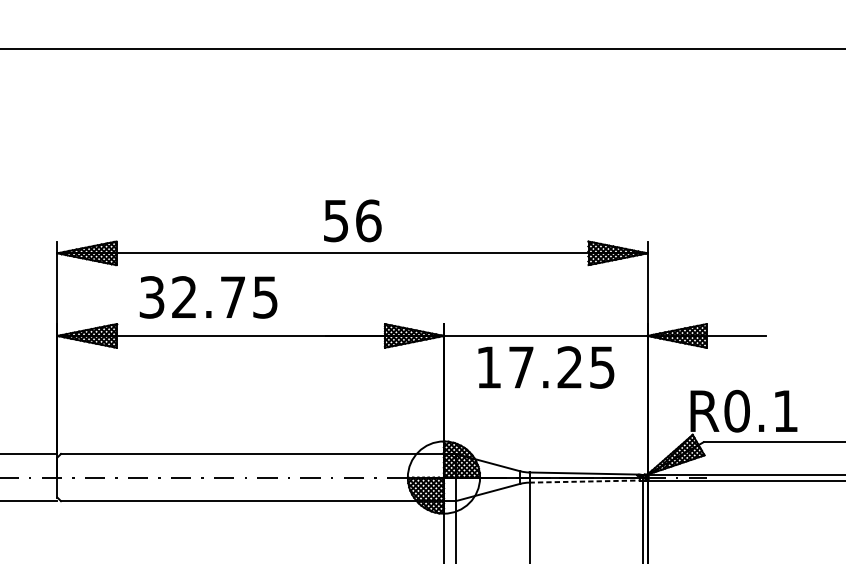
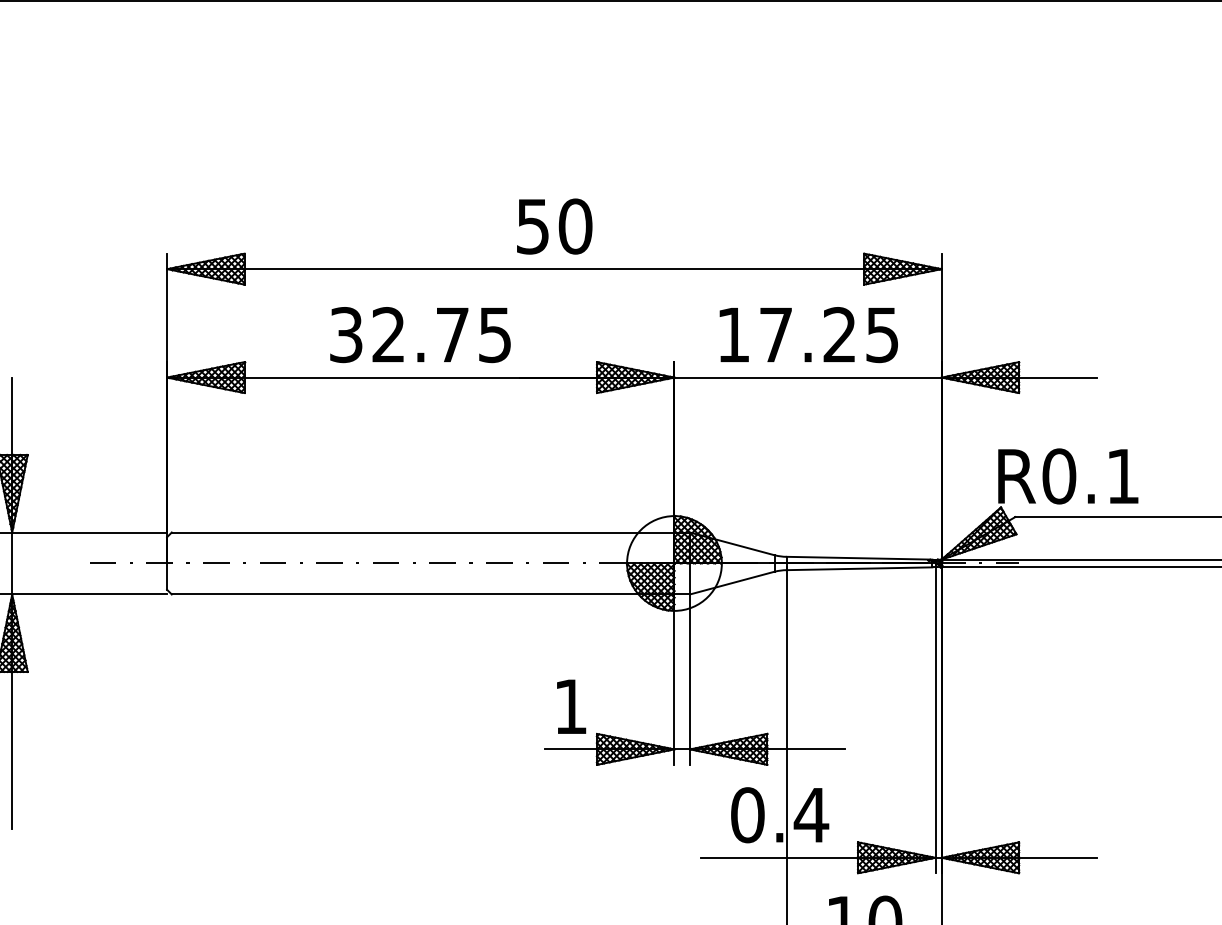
text: (368, 220) -> (575, 226), 56 -> 50
text: (208, 297) -> (420, 335), moved
text: (546, 367) -> (808, 335), moved
line: (584, 481) -> (859, 568), dashed -> solid

